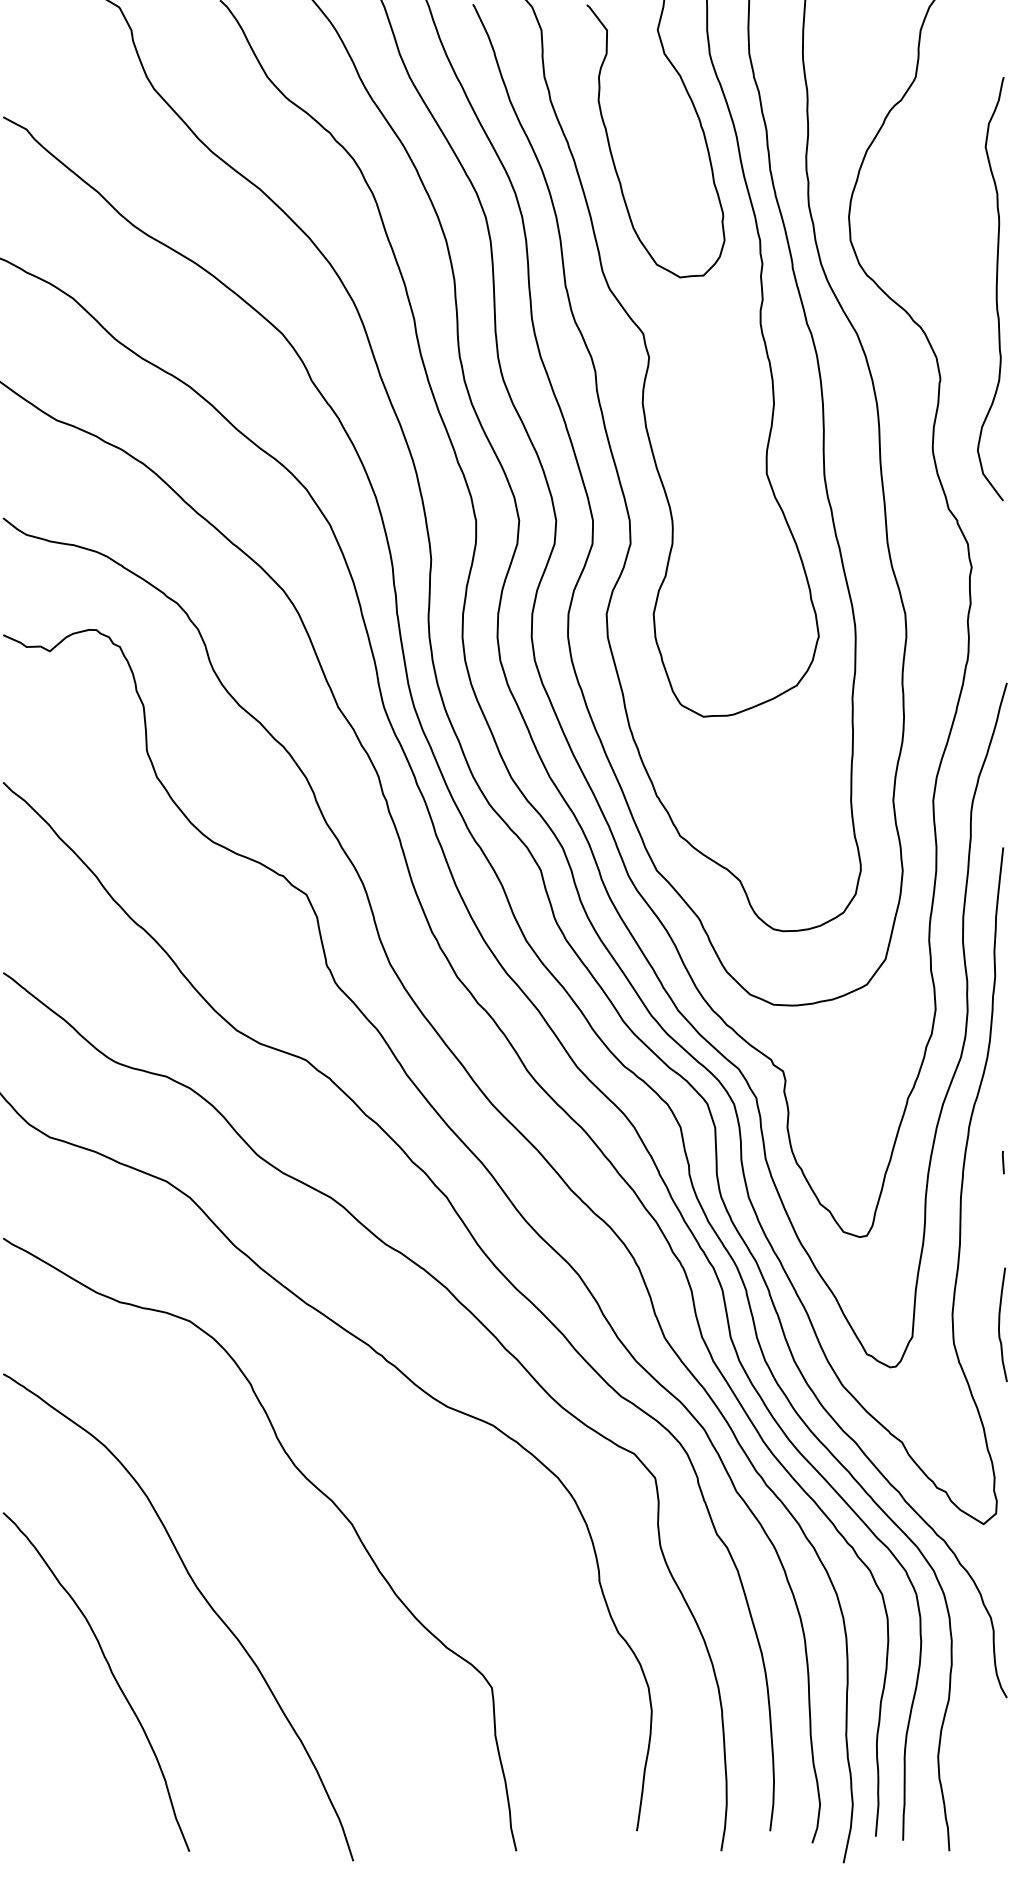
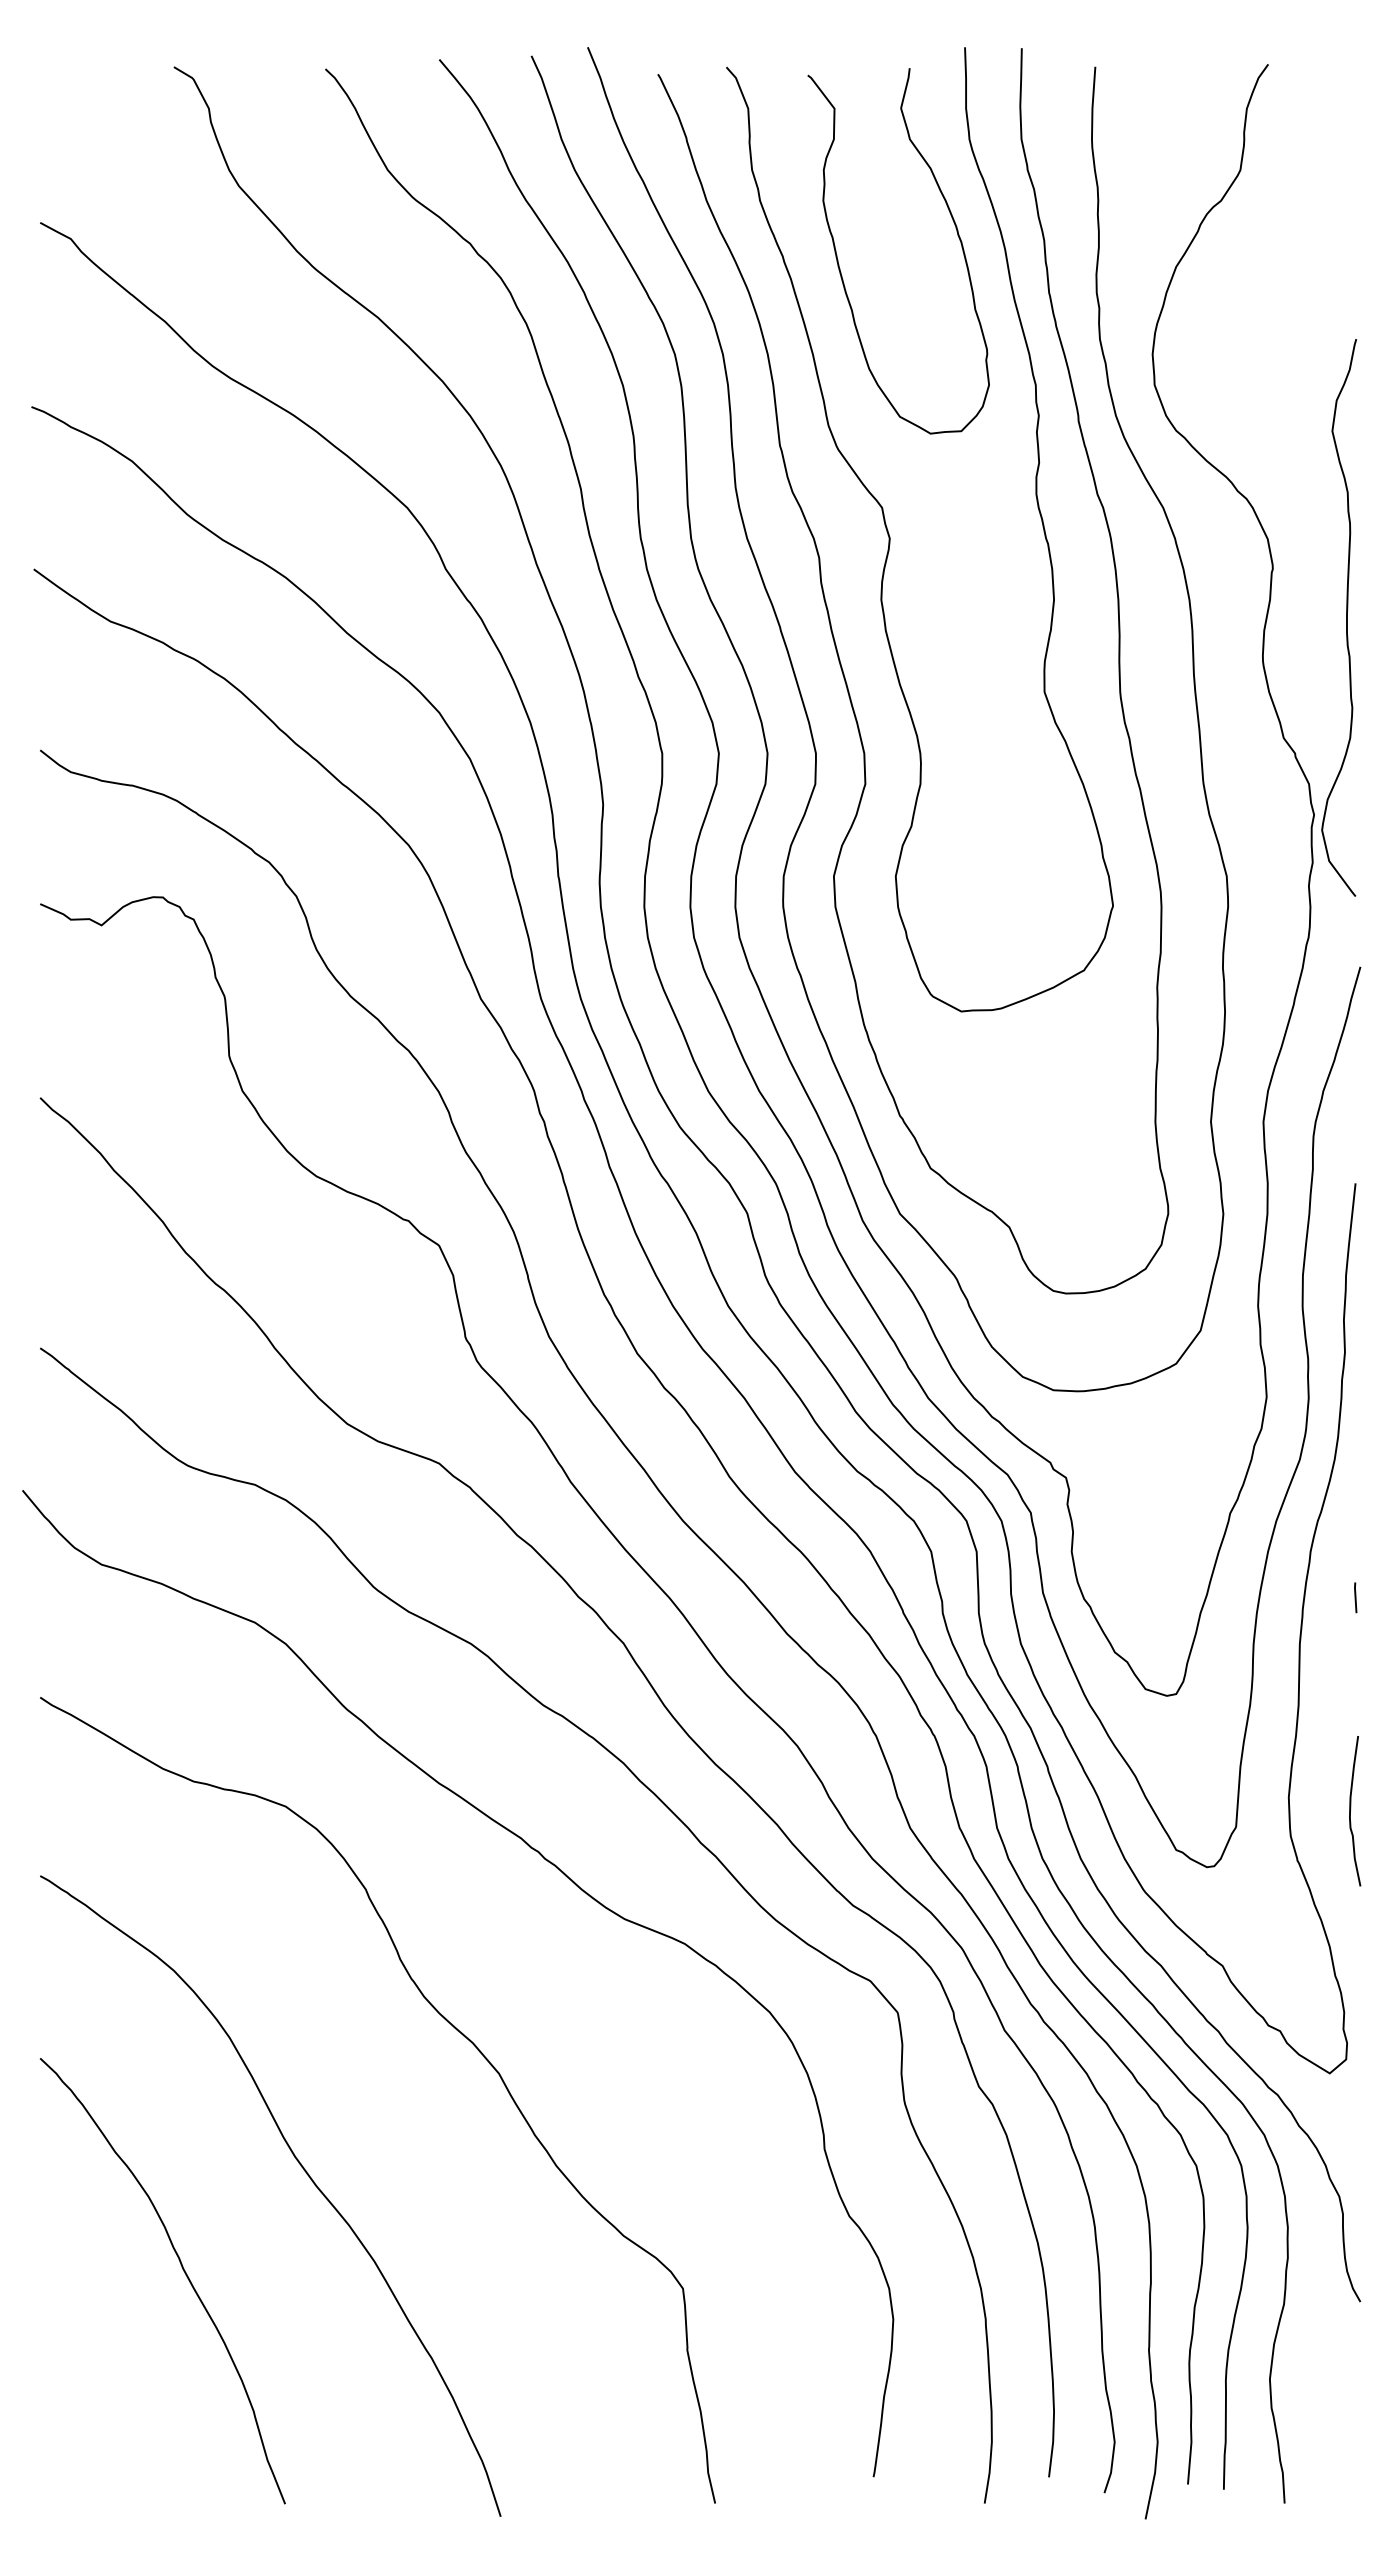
curve: (996, 288) -> (1346, 617), moved

